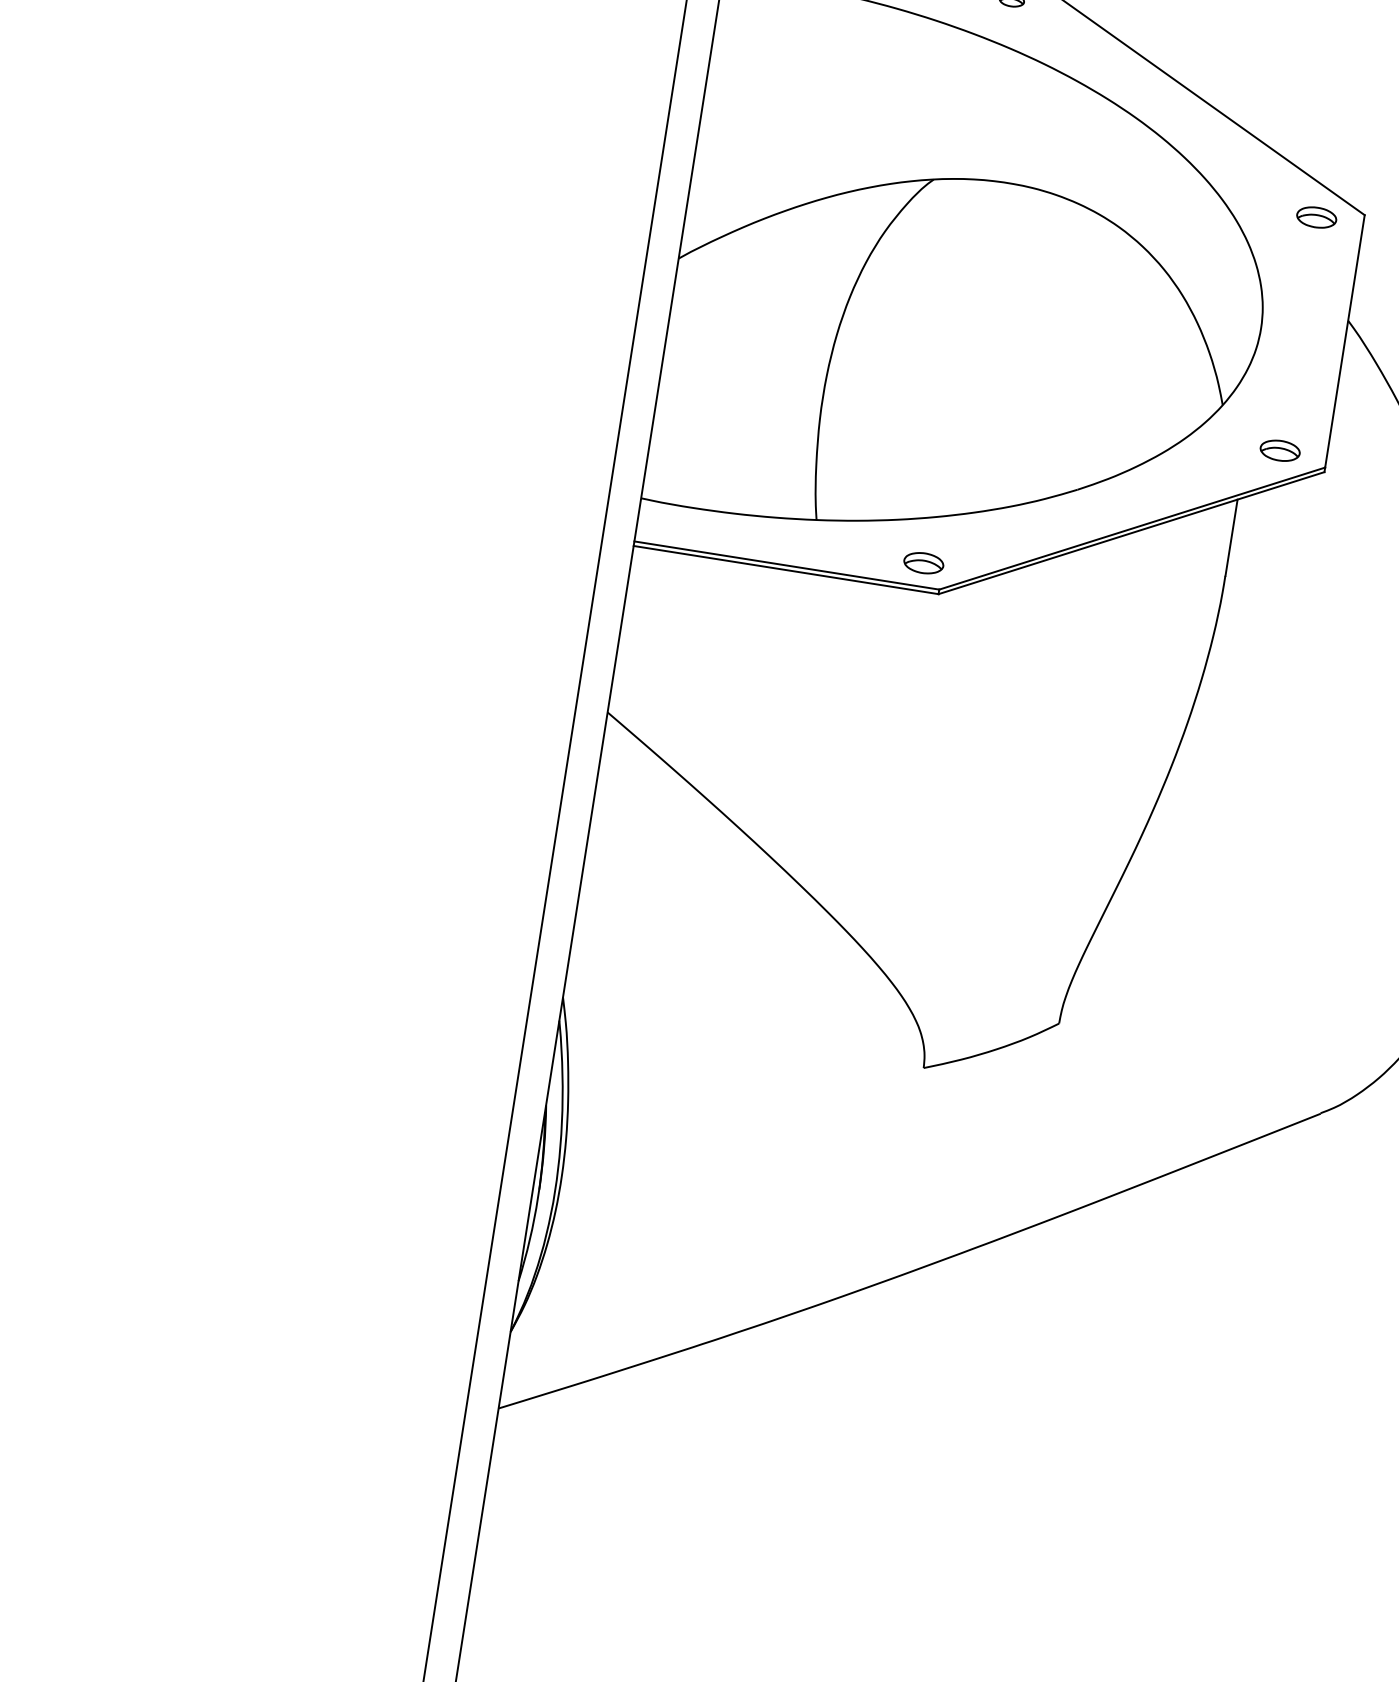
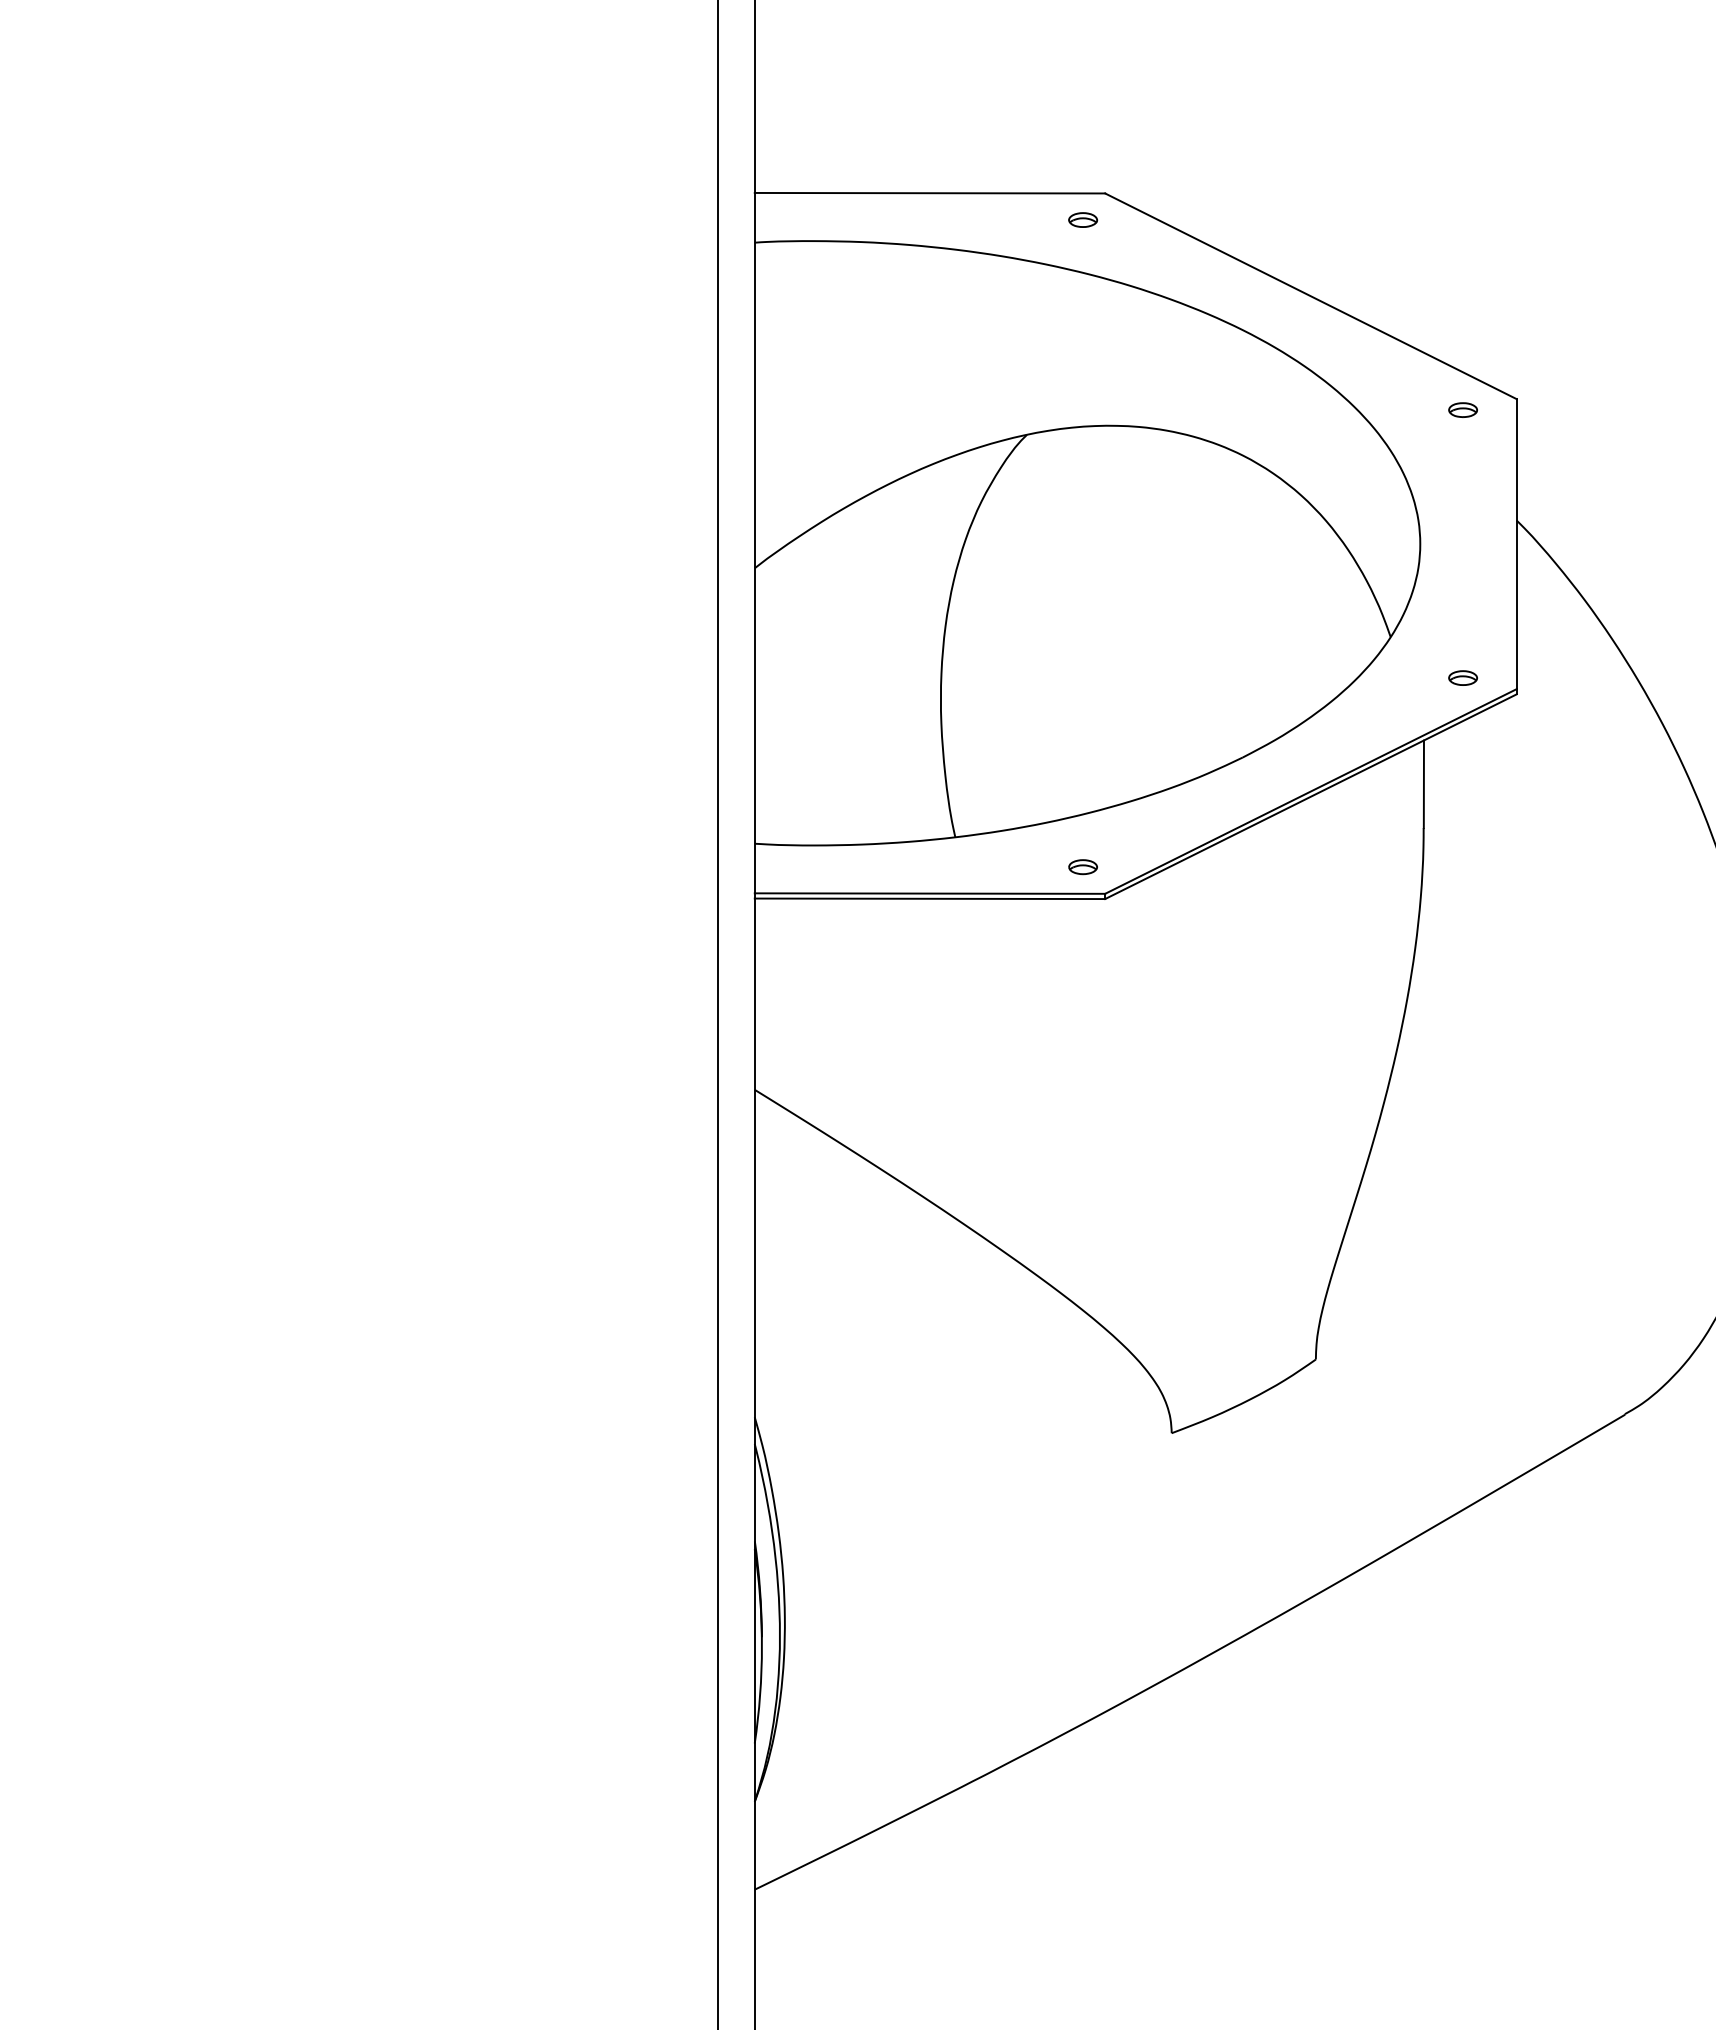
part: (1316, 216) -> (1462, 409), size x0.62
part: (1279, 450) -> (1462, 677), size x0.62
part: (923, 563) -> (1082, 867), size x0.62

